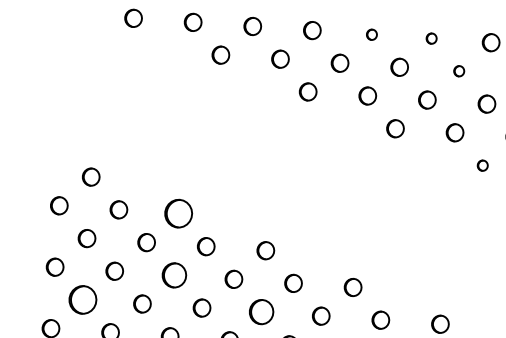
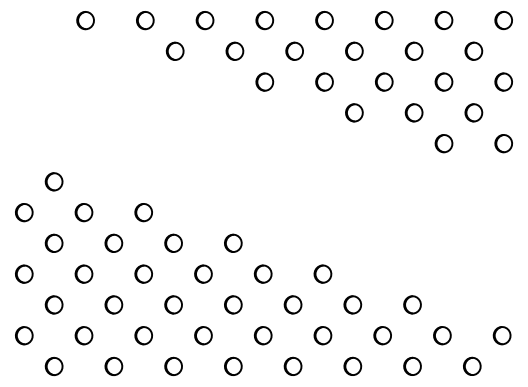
part: (371, 34) -> (324, 20), size x1.67
part: (431, 38) -> (384, 20), size x1.67
part: (458, 70) -> (413, 50), size x1.67
part: (482, 165) -> (443, 143), size x1.67
part: (178, 213) -> (143, 212), size x0.62
part: (174, 274) -> (143, 273), size x0.71
part: (82, 299) -> (53, 304), size x0.62
part: (261, 311) -> (233, 304), size x0.71

